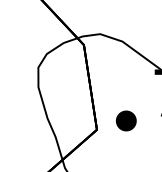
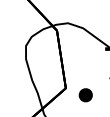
part: (125, 121) -> (85, 95), moved

